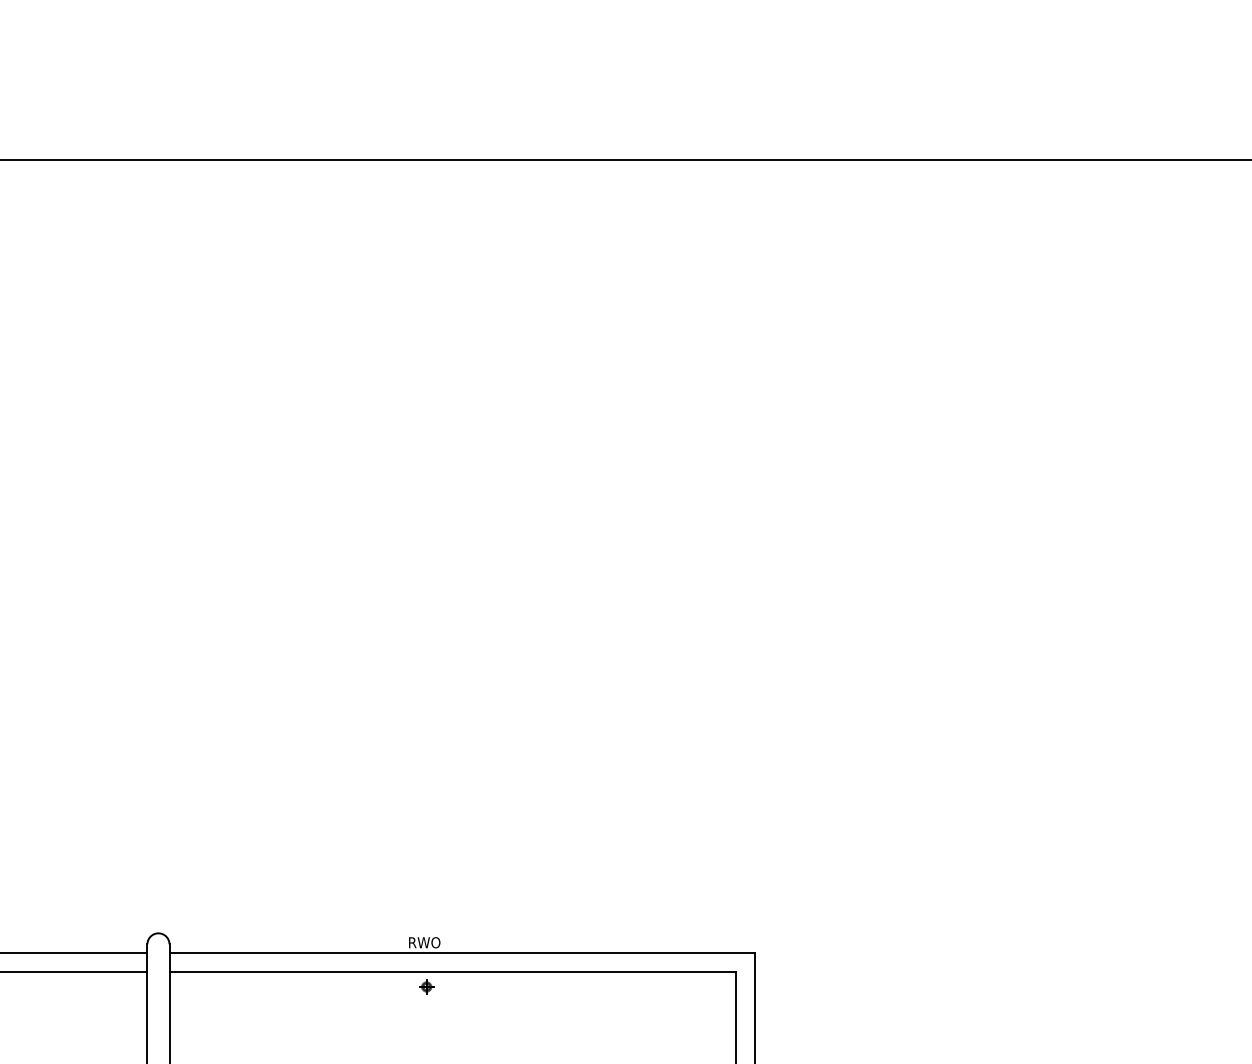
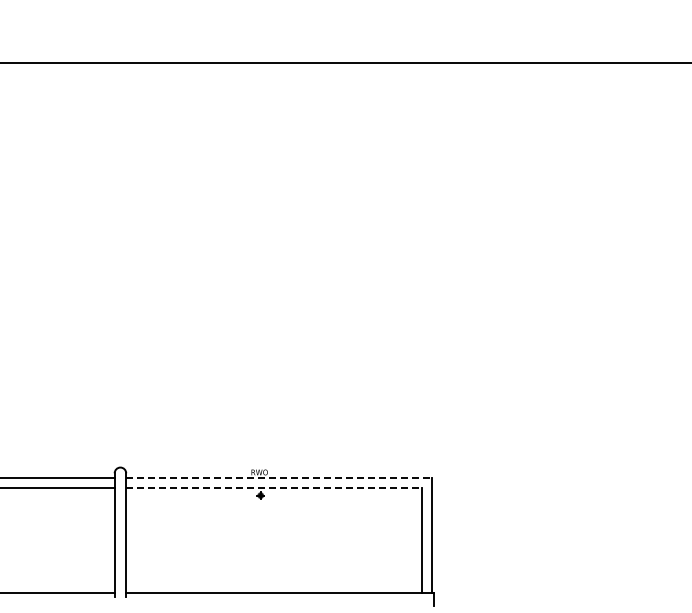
line: (462, 952) -> (279, 477), solid -> dashed
line: (453, 971) -> (274, 487), solid -> dashed

